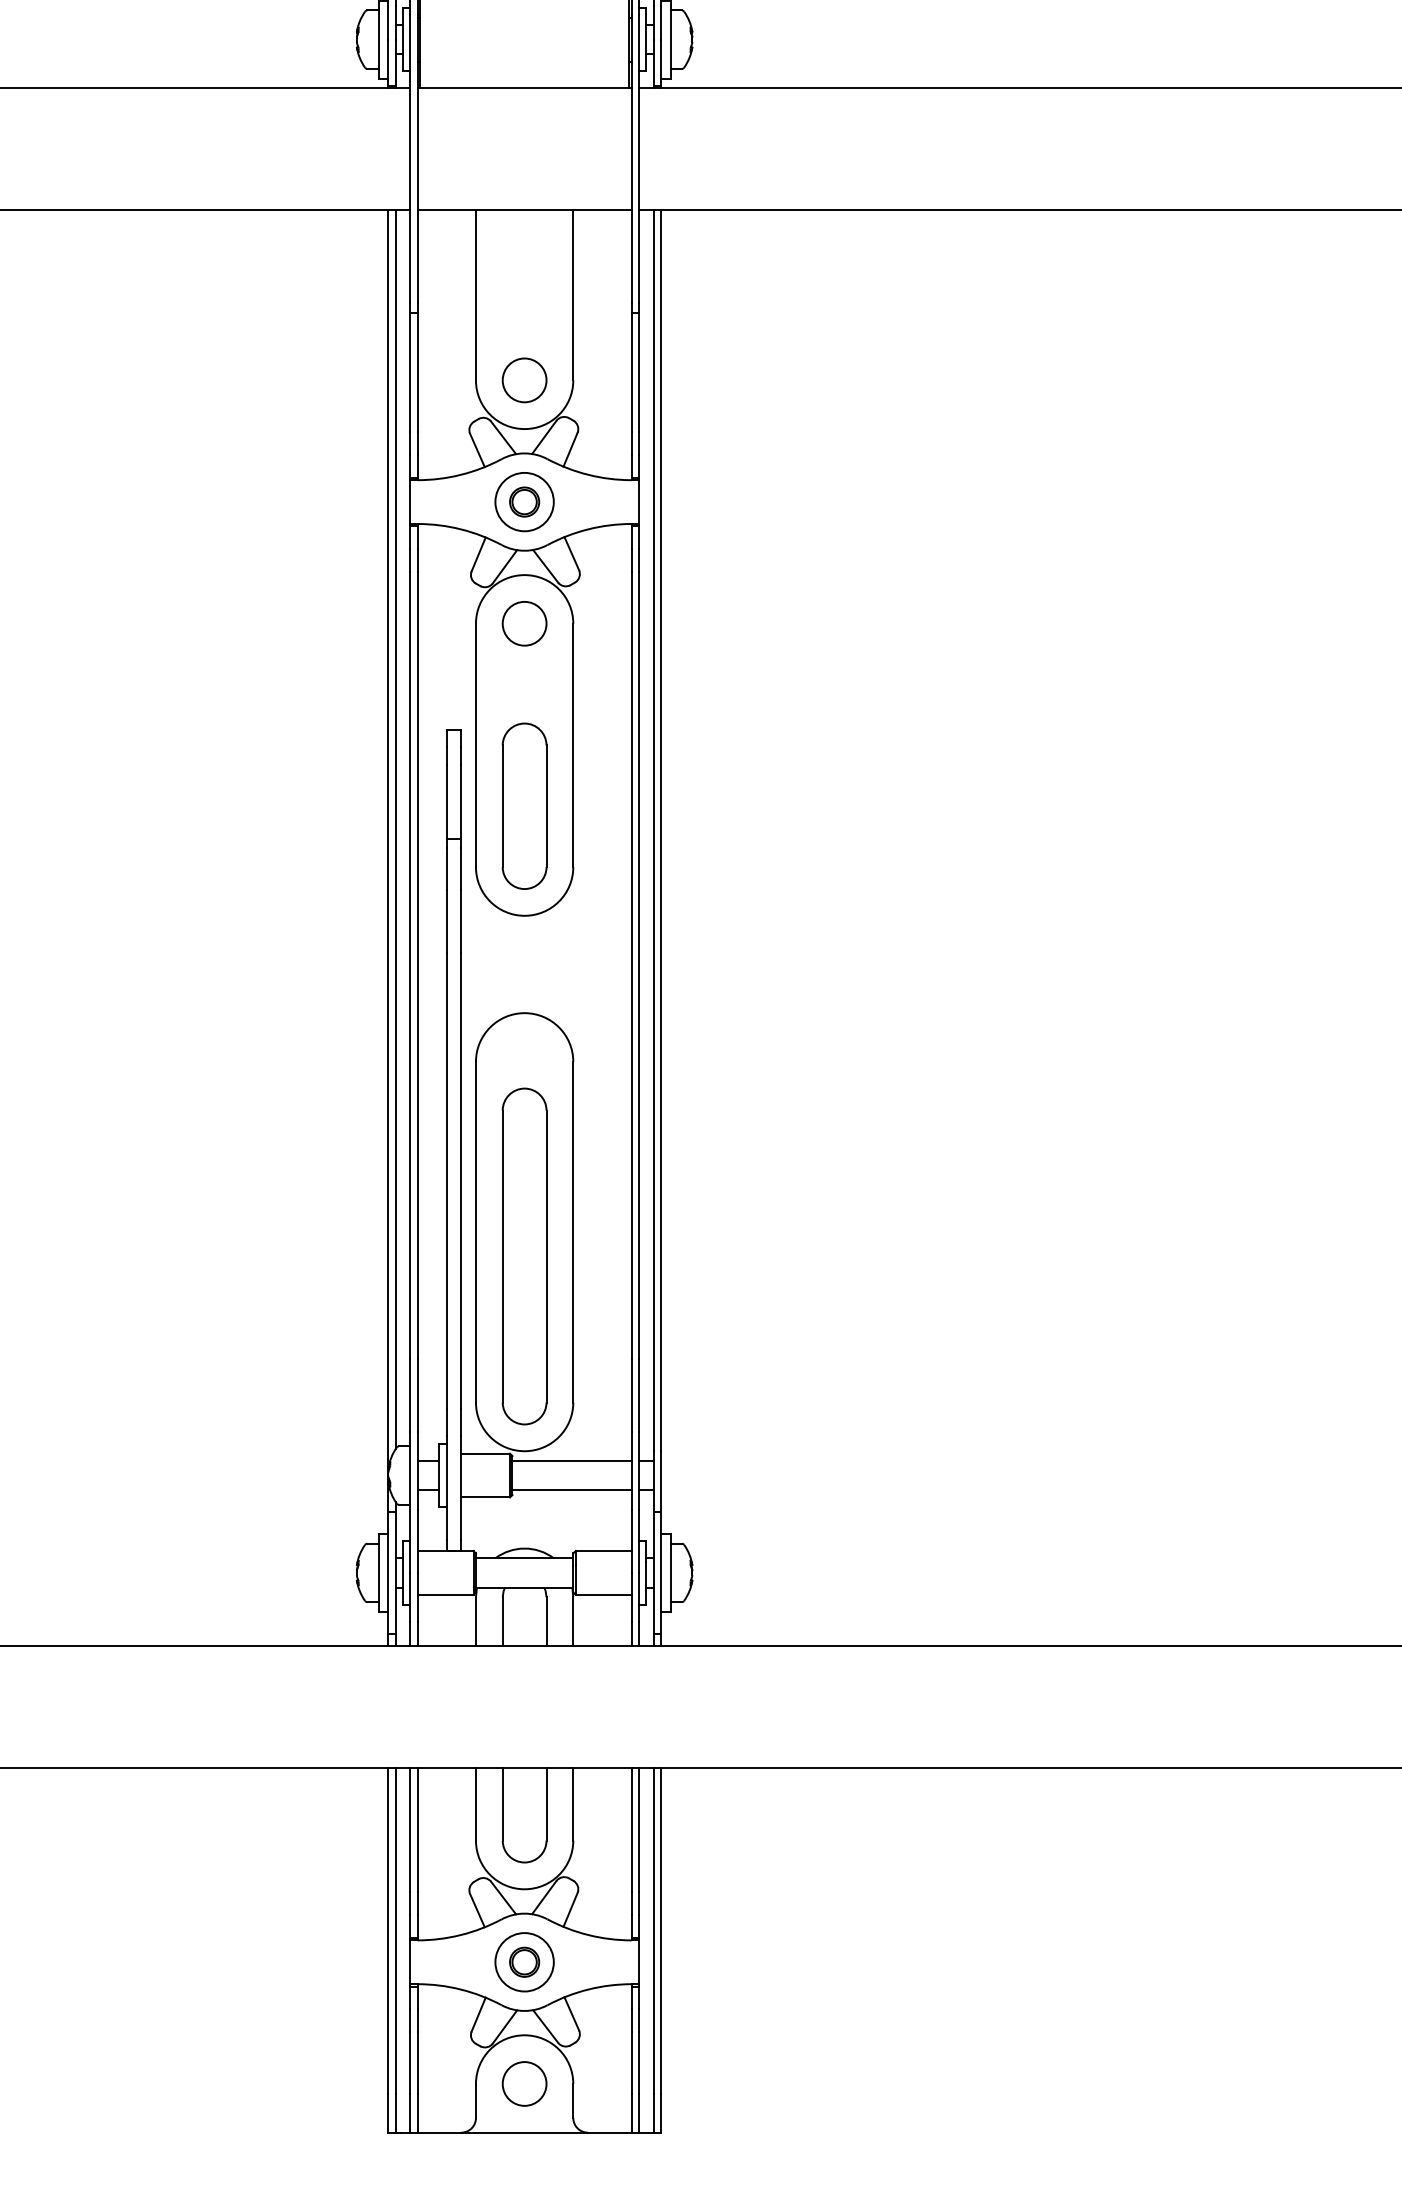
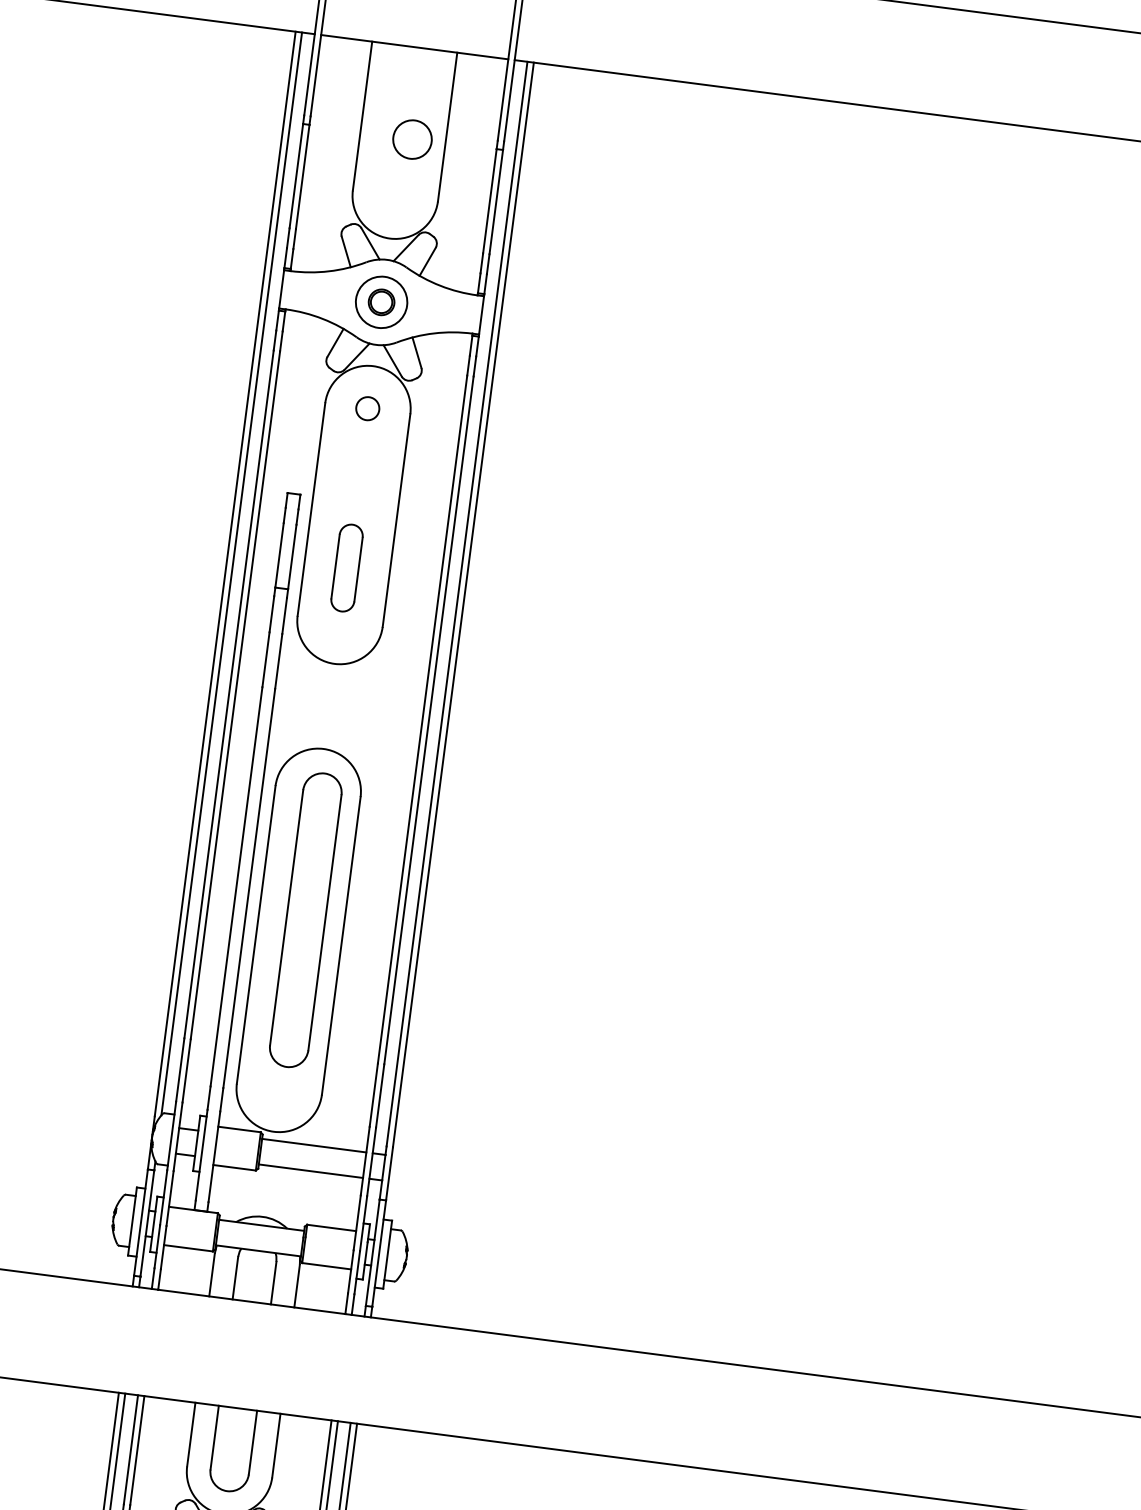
circle: (524, 380) -> (412, 139), moved
circle: (524, 623) -> (367, 408), size x0.6
part: (524, 805) -> (347, 567), size x0.6
part: (524, 1256) -> (305, 920), moved

